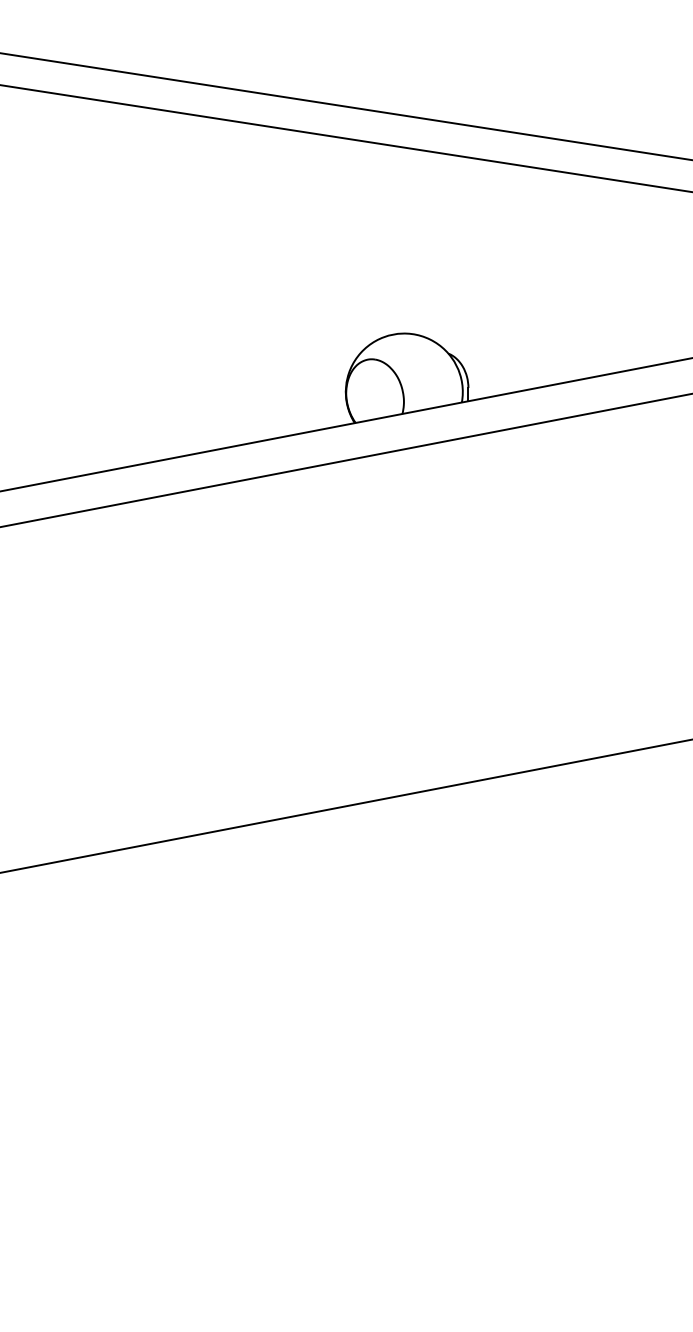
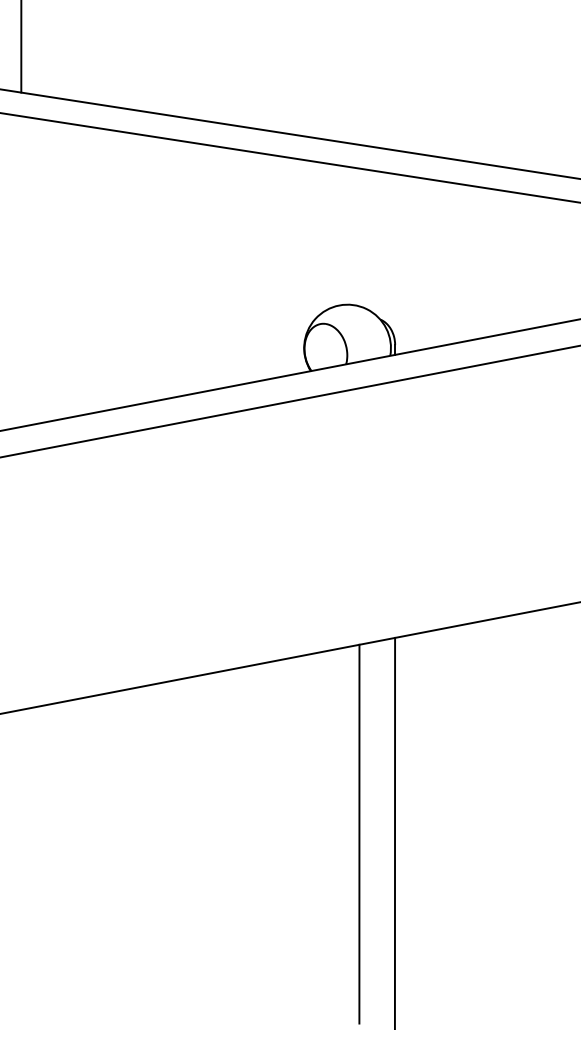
line: (420, 1046) -> (359, 833), added
line: (467, 1046) -> (394, 833), added

